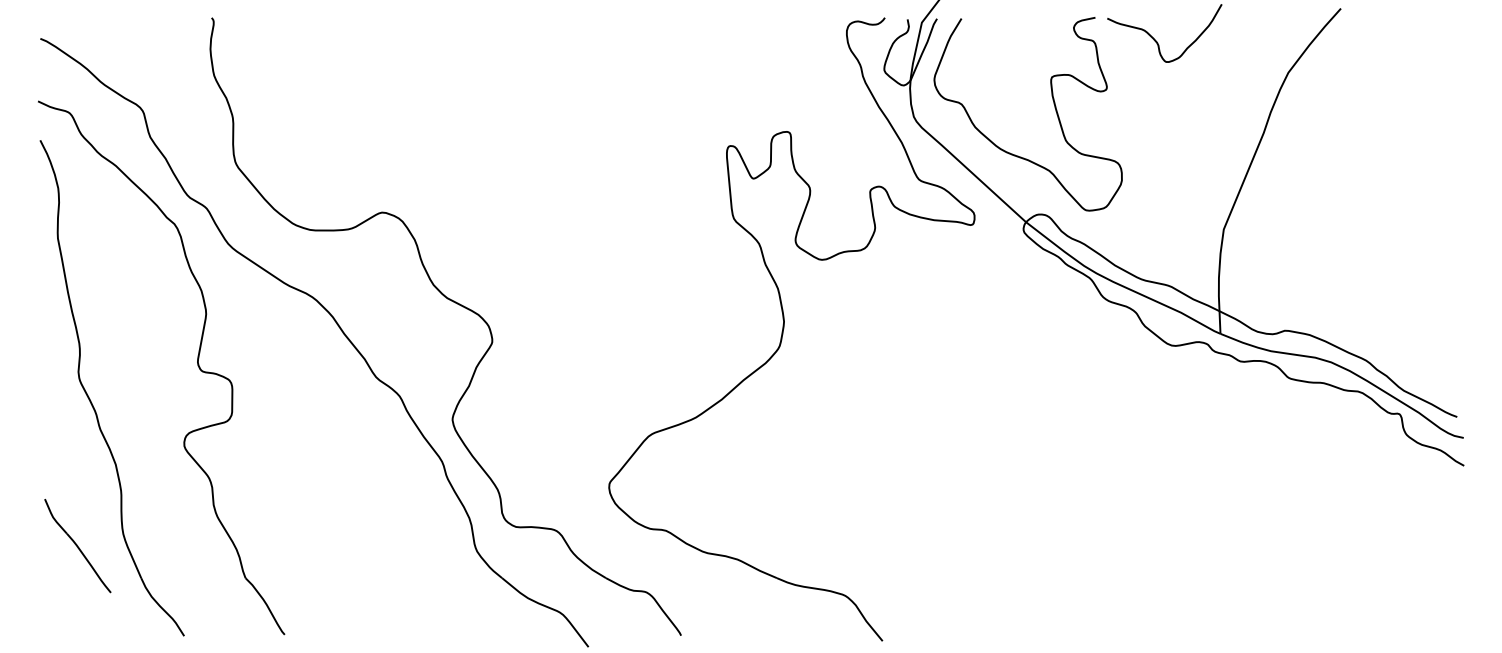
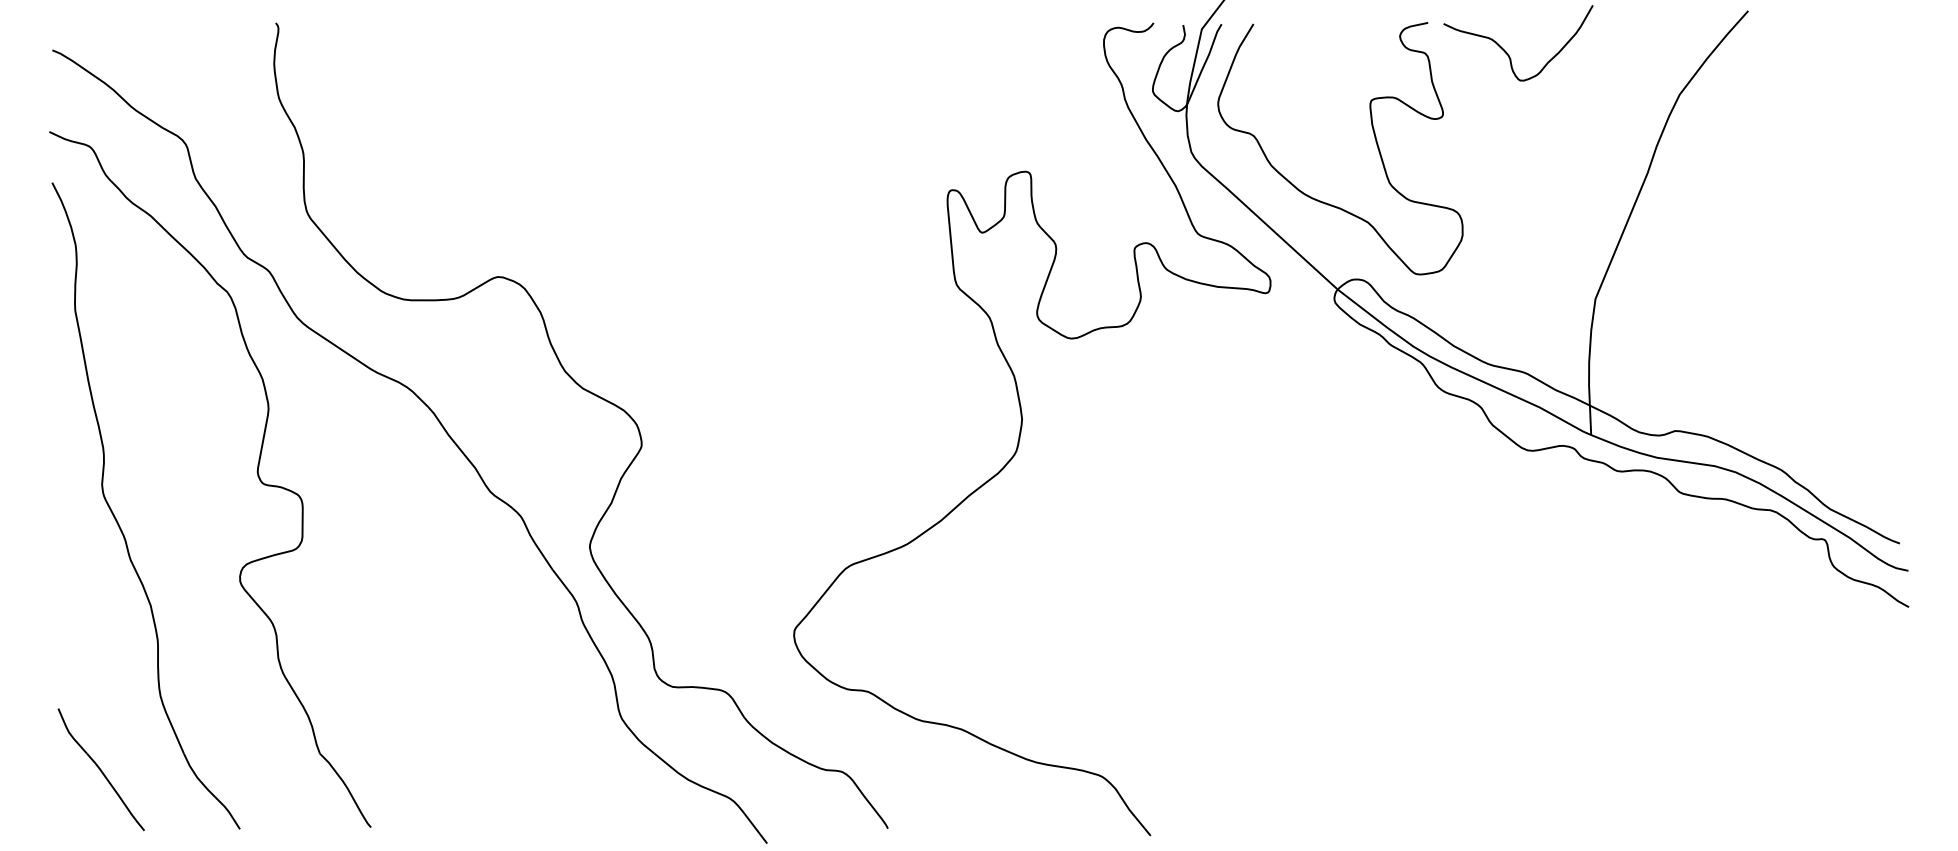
part: (77, 545) -> (100, 769), moved

